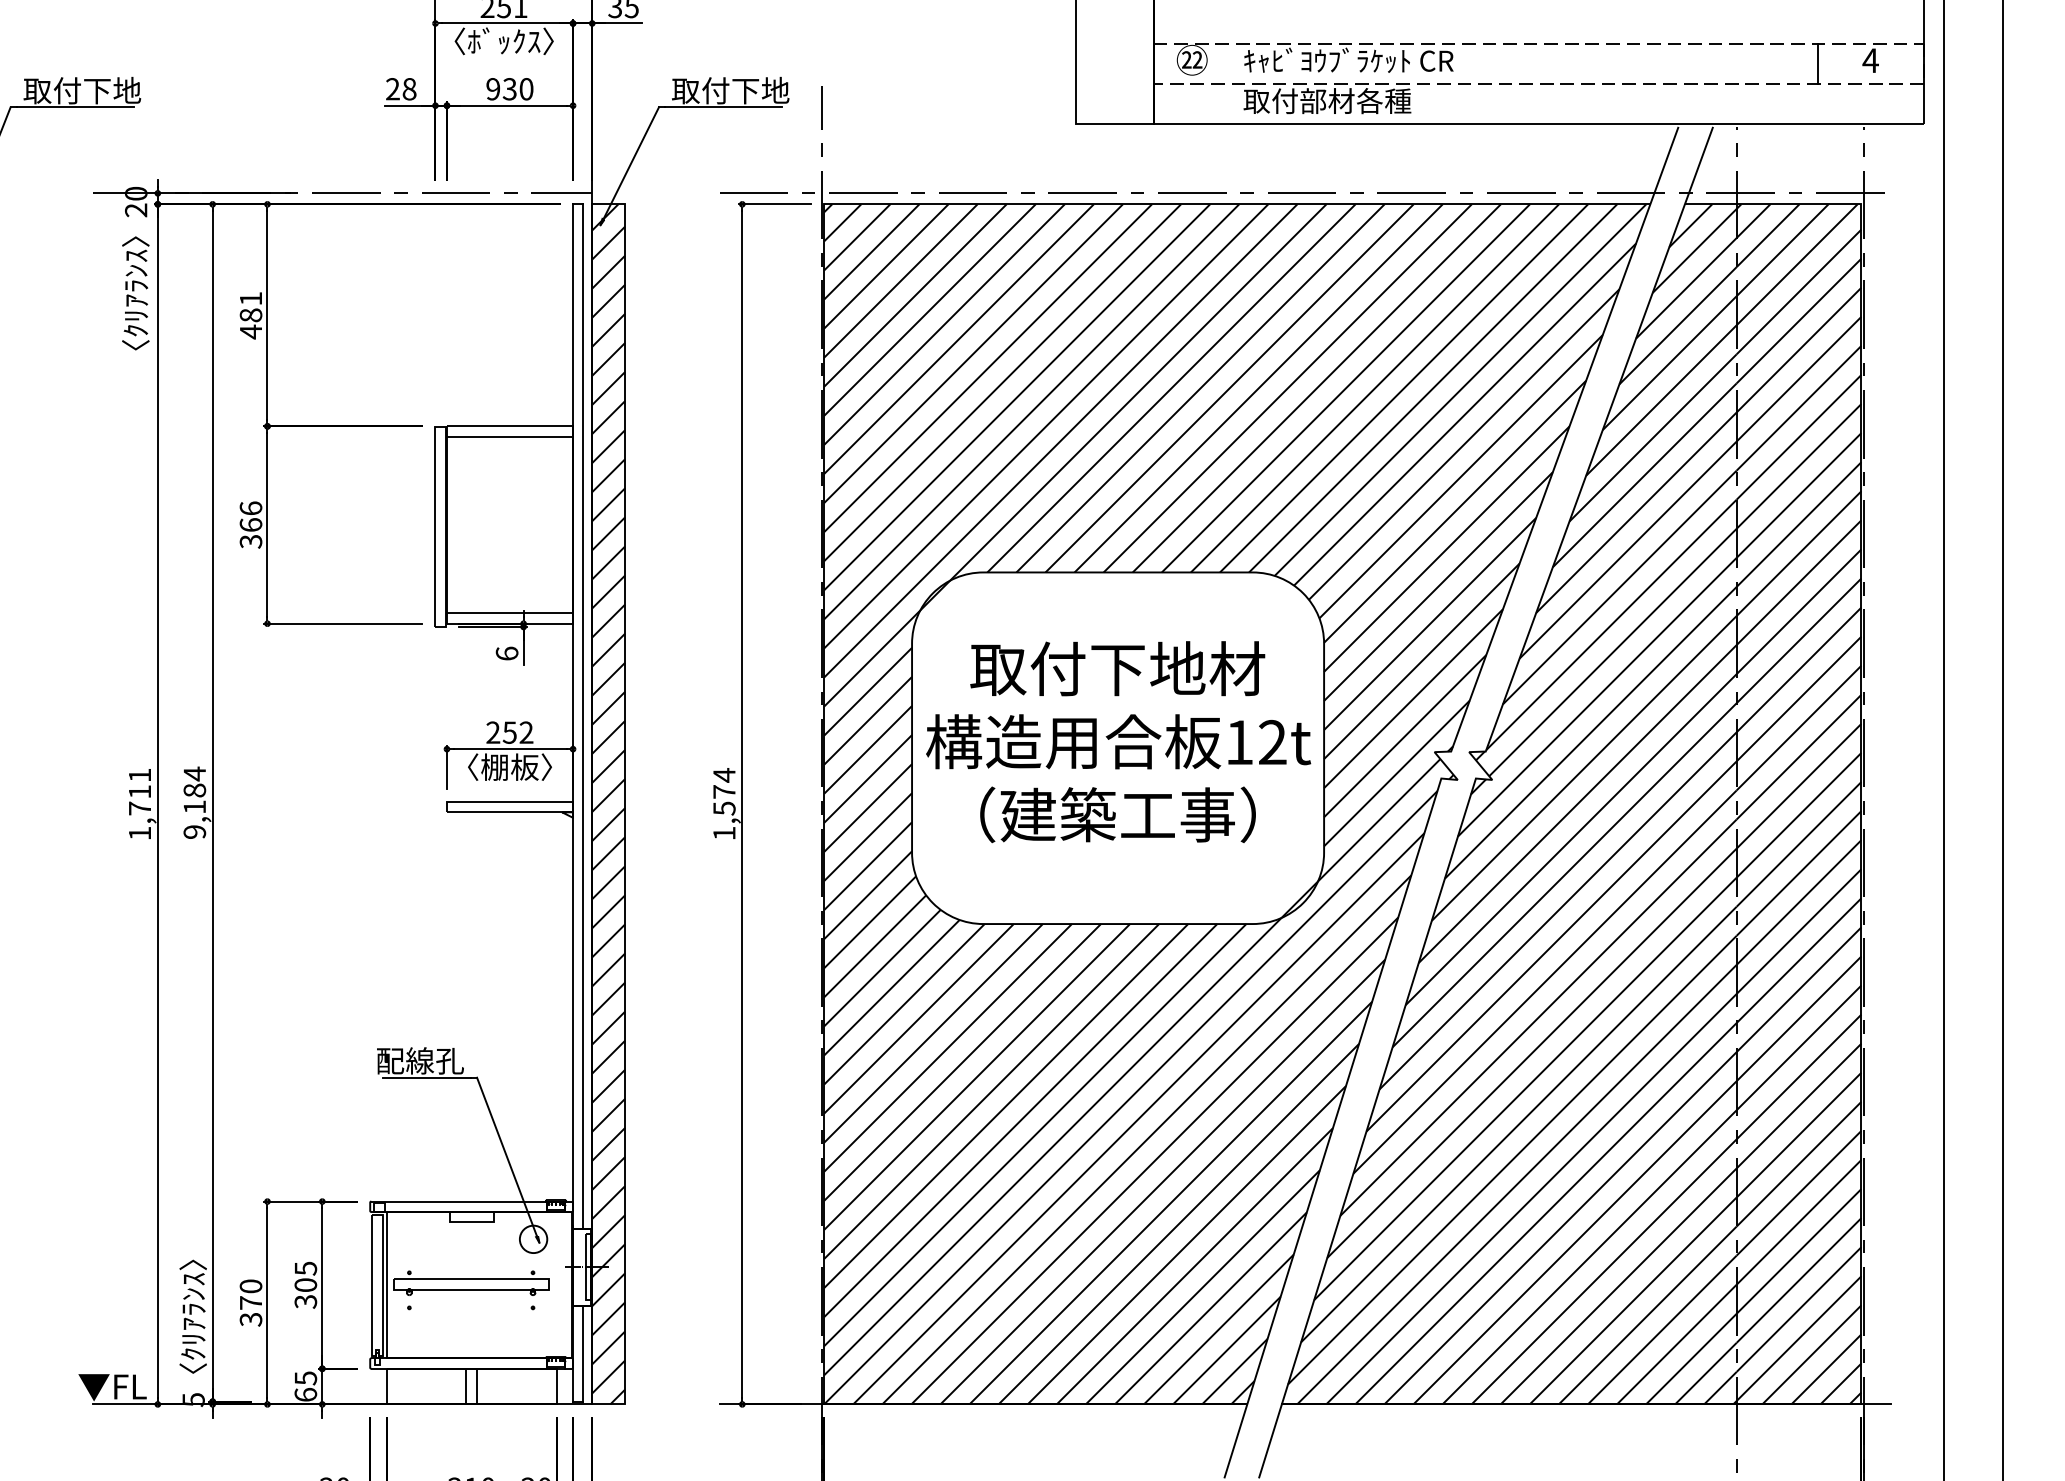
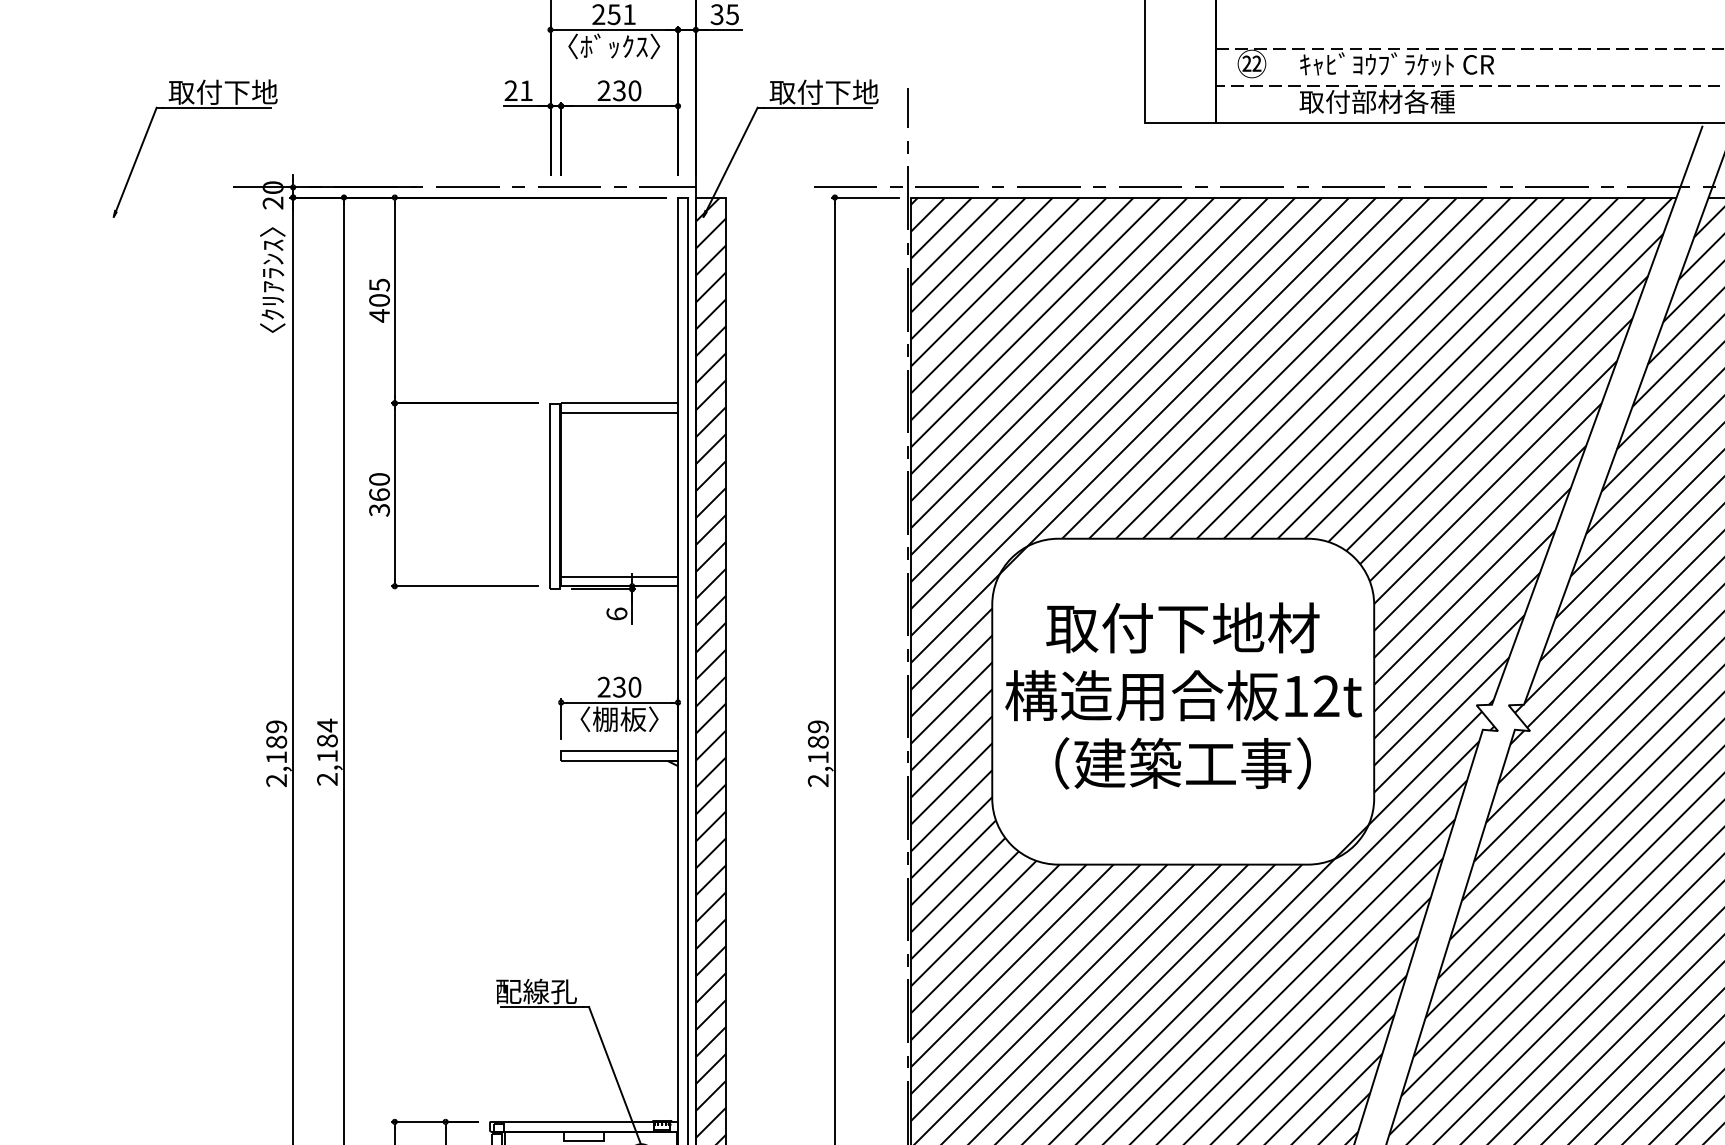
text: (409, 89) -> (526, 91), 28 -> 21
text: (493, 89) -> (604, 91), 930 -> 230
text: (251, 307) -> (379, 293), 481 -> 405
text: (250, 508) -> (379, 479), 366 -> 360
text: (518, 732) -> (627, 687), 252 -> 230
text: (139, 804) -> (276, 753), 1,711 -> 2,189
text: (724, 804) -> (818, 753), 1,574 -> 2,189
text: (195, 831) -> (328, 778), 9,184 -> 2,184

